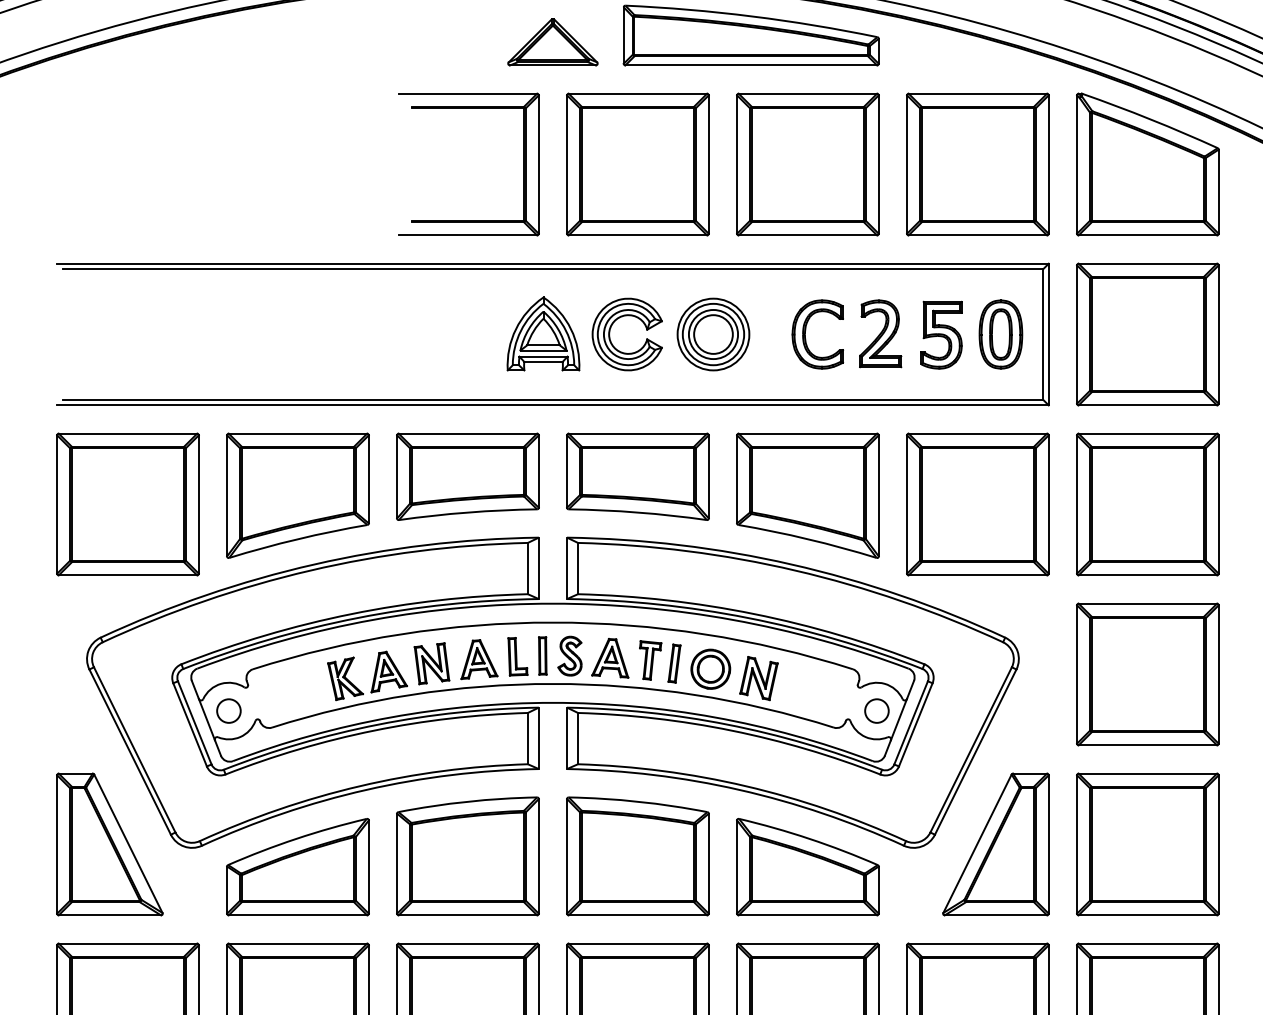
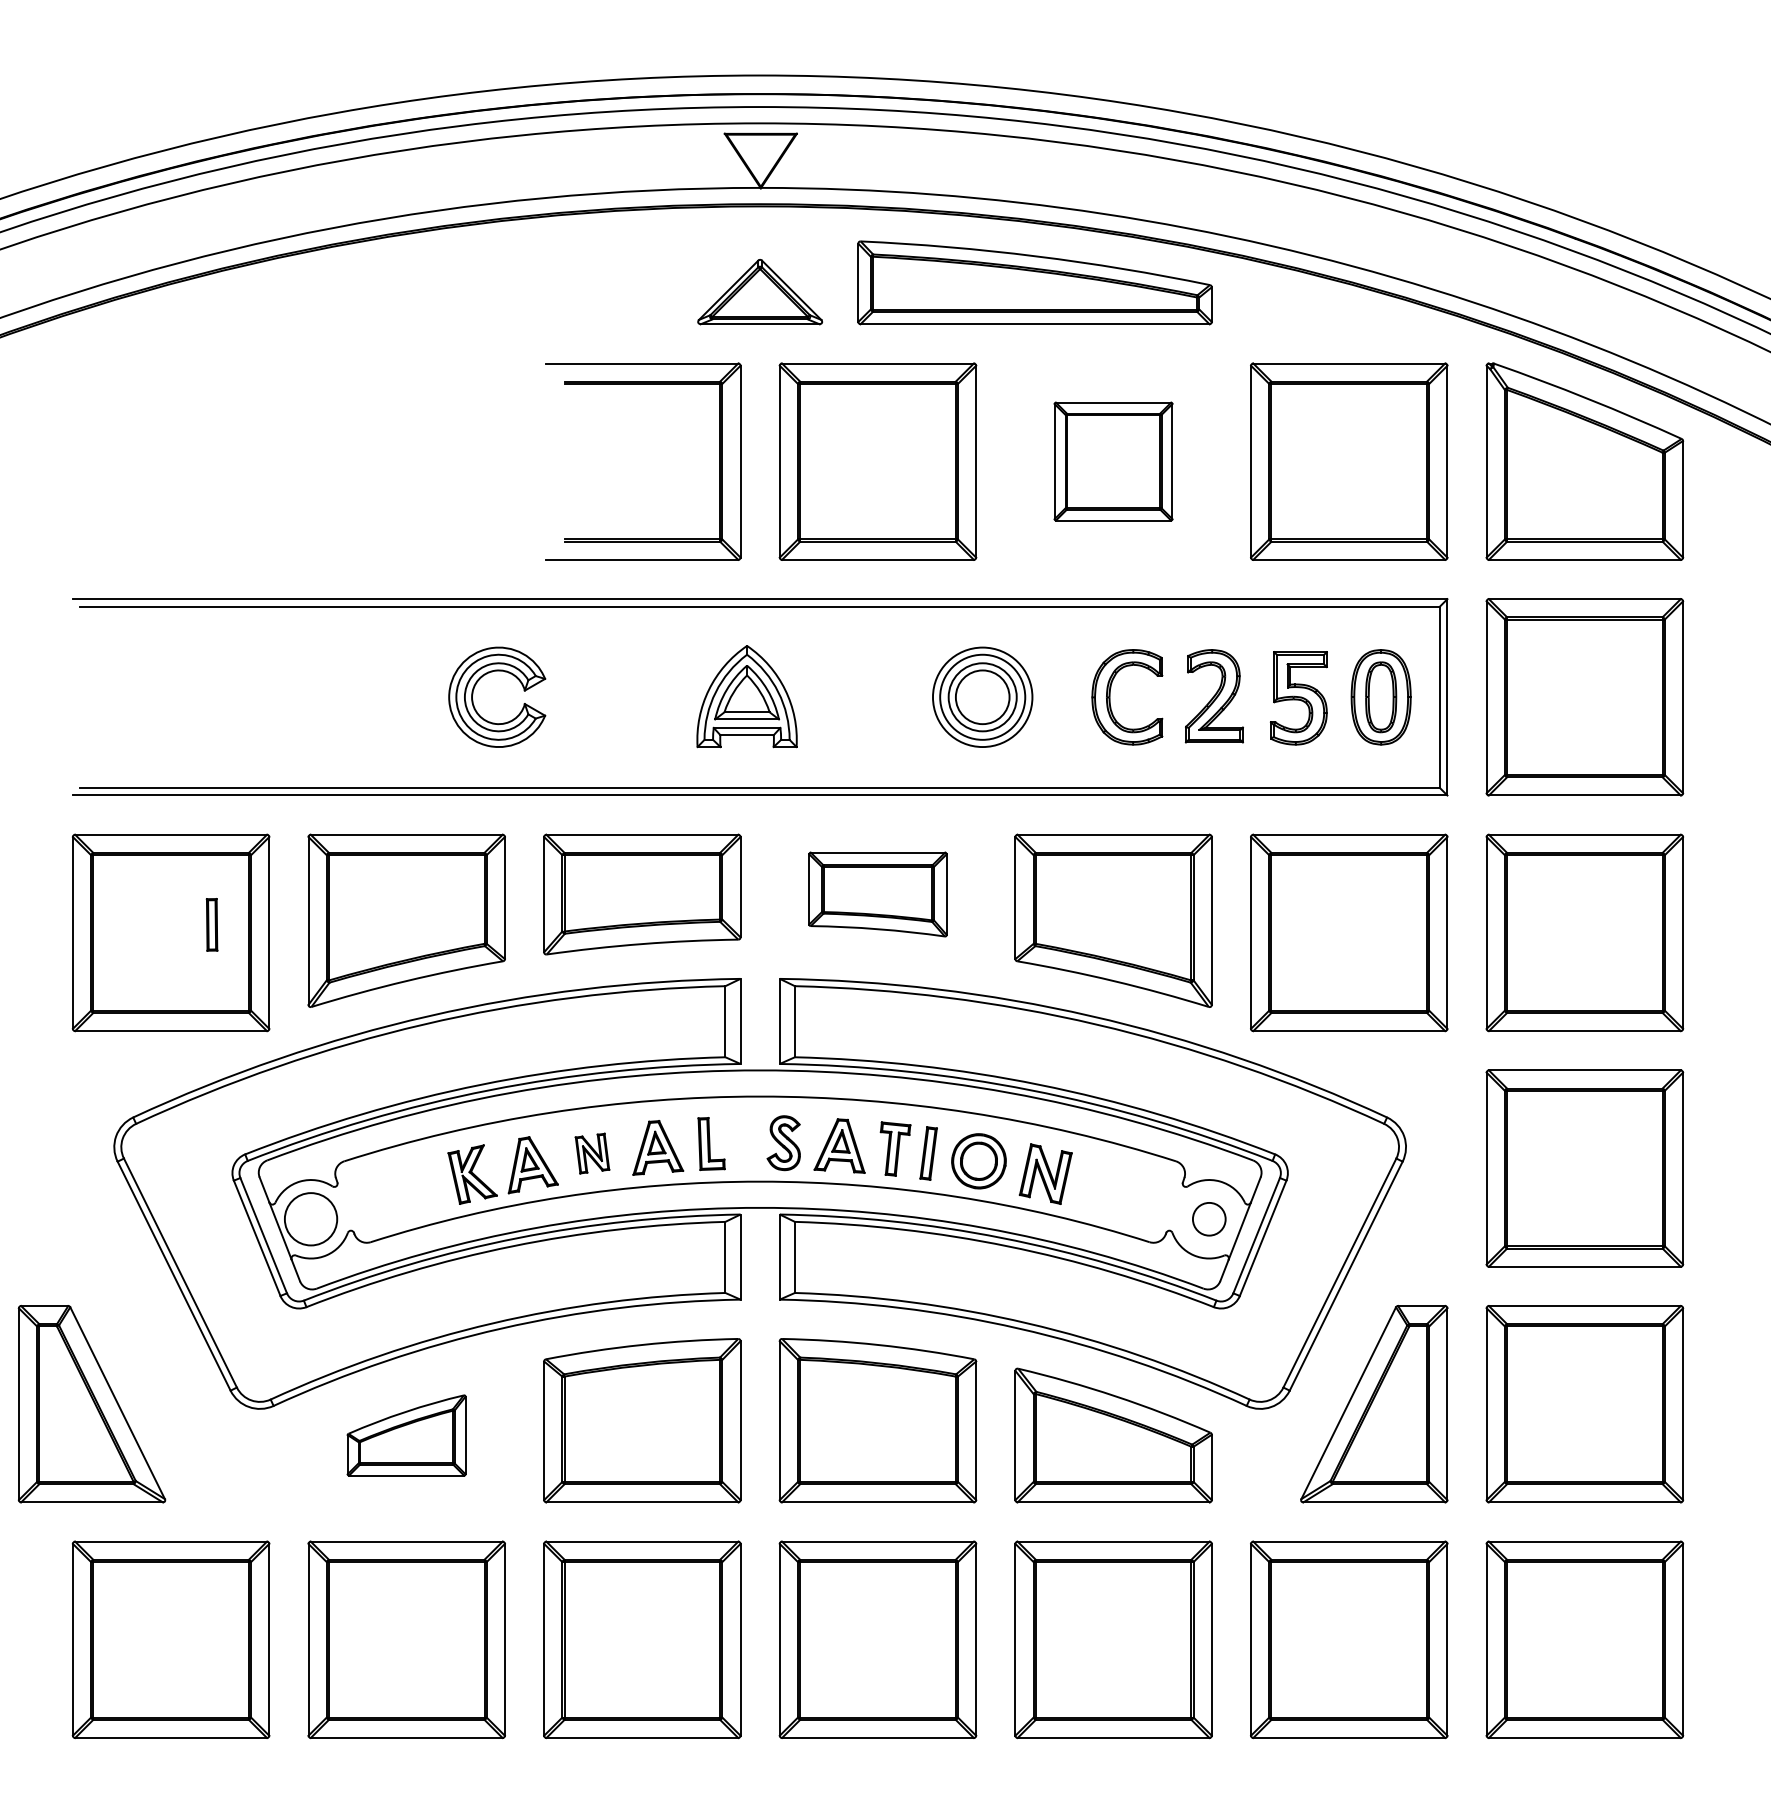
part: (807, 164) -> (1113, 461), size x0.6
part: (613, 324) -> (477, 683), moved
part: (637, 476) -> (877, 894), size x0.7
part: (542, 655) -> (211, 924), moved
part: (431, 663) -> (592, 1153), size x0.7
circle: (228, 710) -> (310, 1218), size x1.6
part: (109, 844) -> (91, 1404), moved
part: (297, 867) -> (406, 1435), size x0.6

